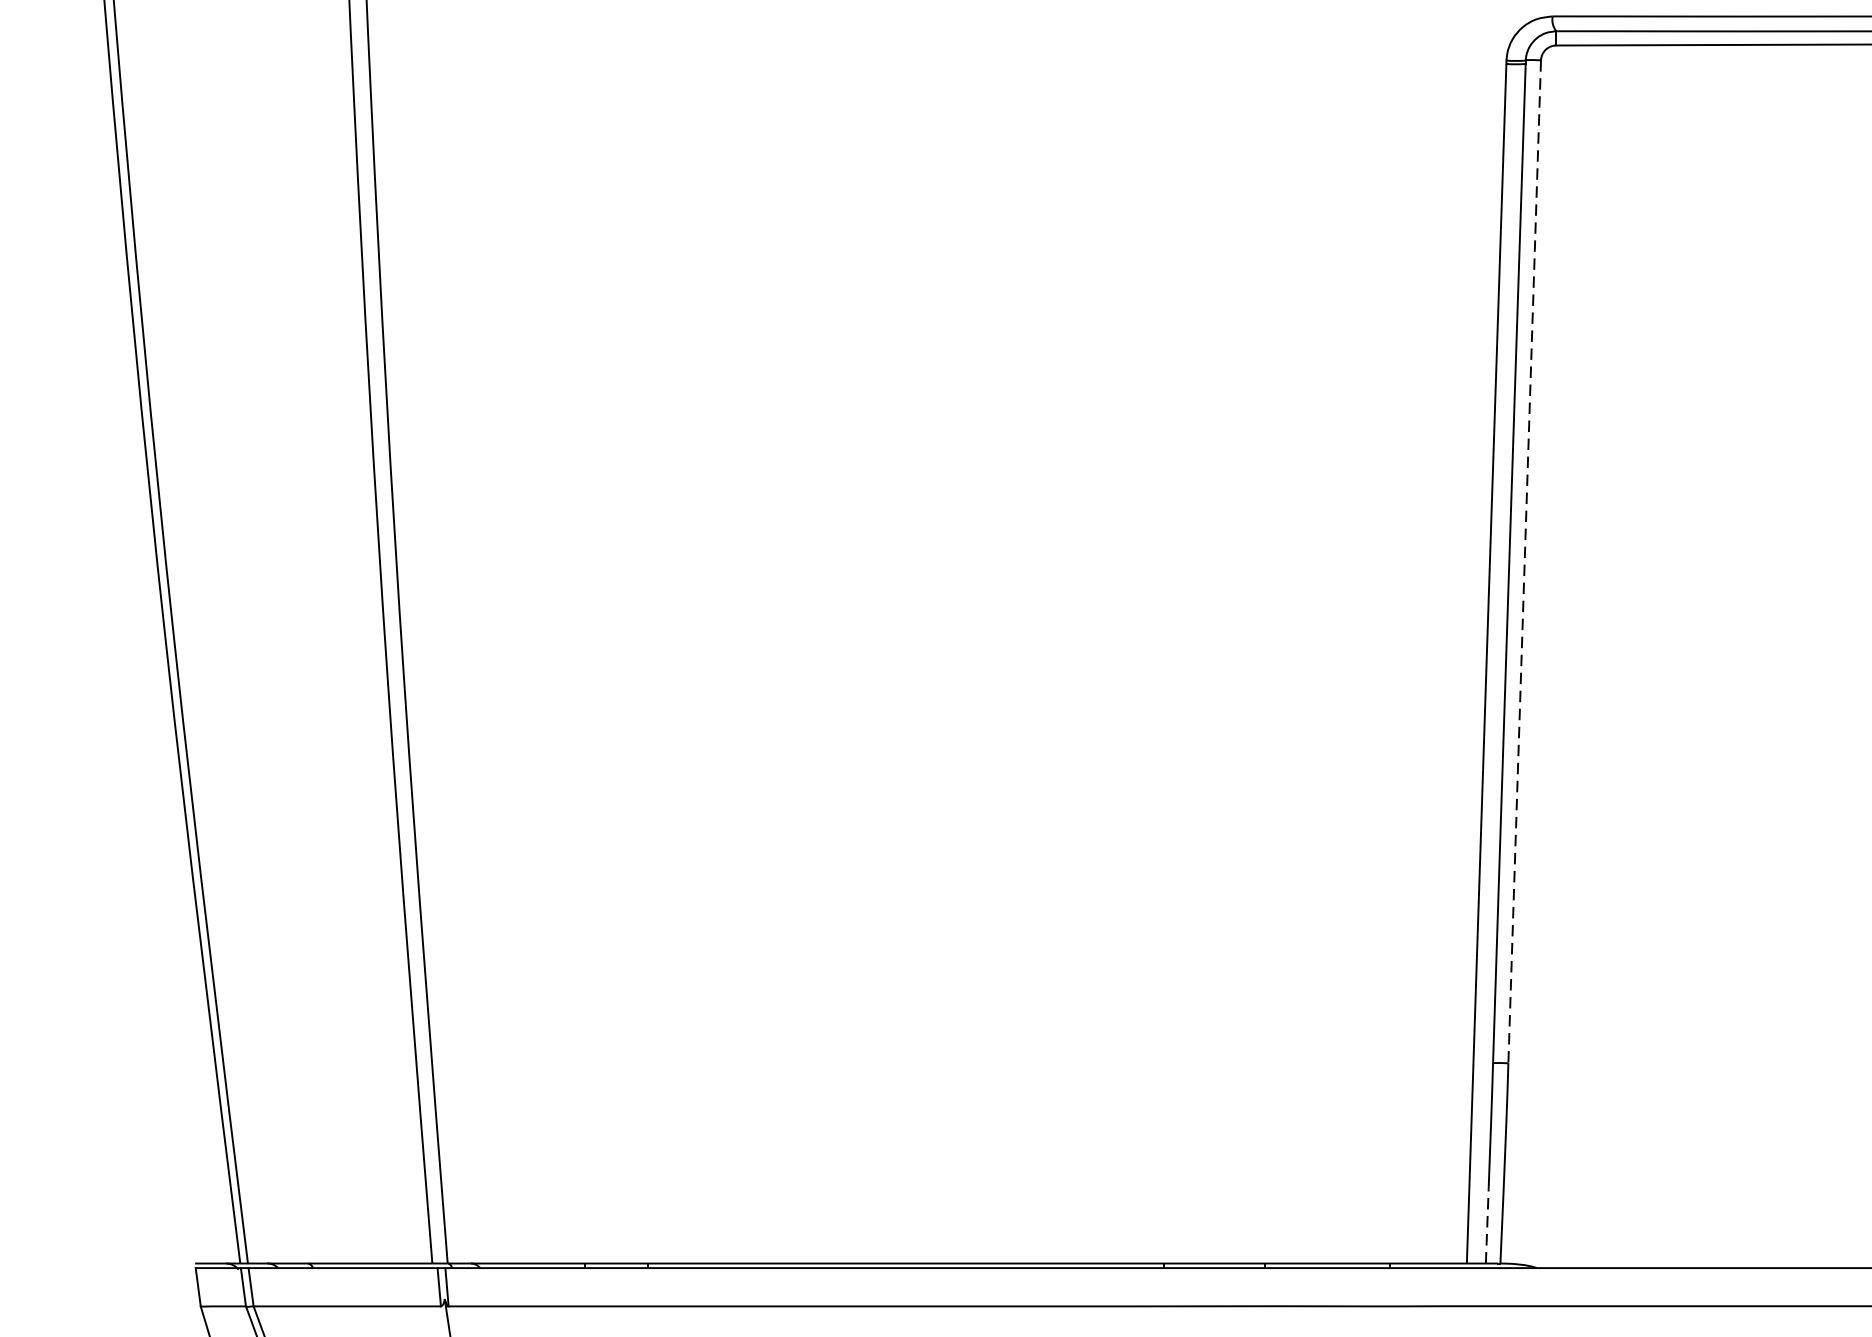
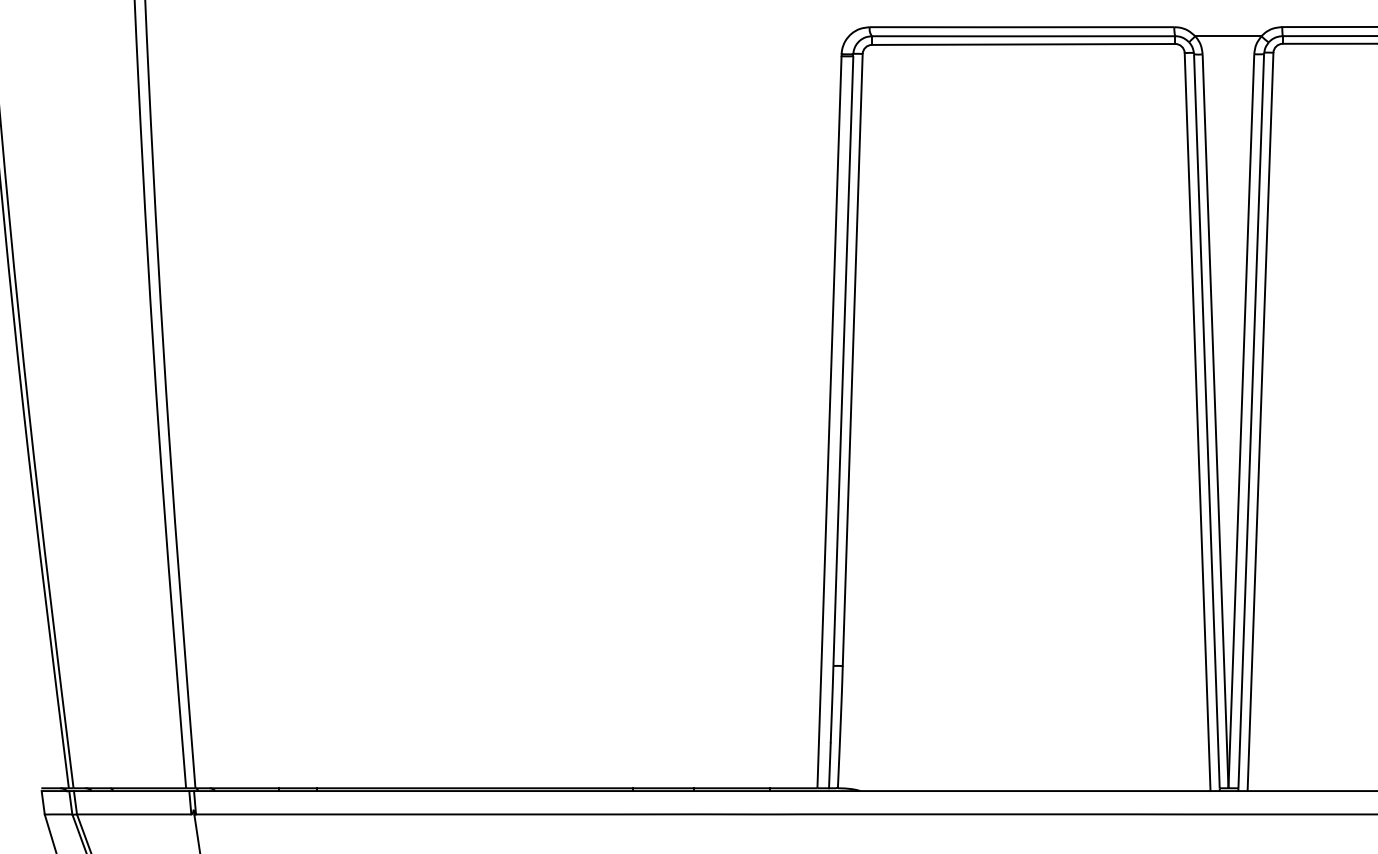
line: (1524, 562) -> (852, 360), dashed -> solid
line: (1486, 1226) -> (829, 765), dashed -> solid

